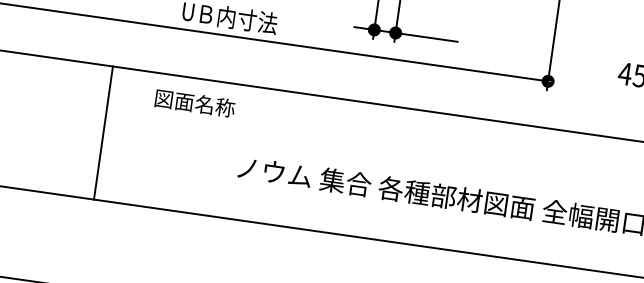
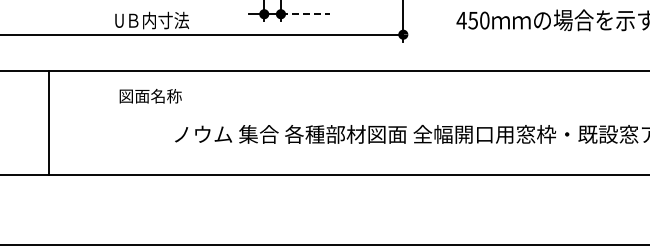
line: (426, 37) -> (305, 14), solid -> dashed
text: (194, 103) -> (150, 96), moved
line: (103, 132) -> (48, 122), moved

